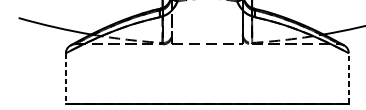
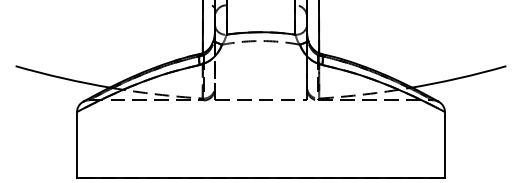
line: (66, 78) -> (77, 144), dashed -> solid
line: (348, 78) -> (444, 144), dashed -> solid

